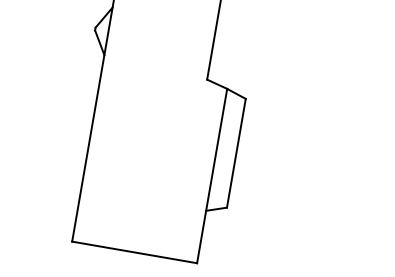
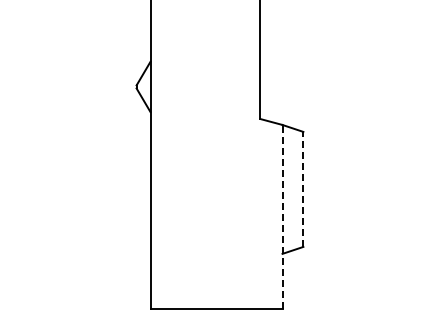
line: (236, 153) -> (303, 189), solid -> dashed
line: (212, 175) -> (282, 216), solid -> dashed

